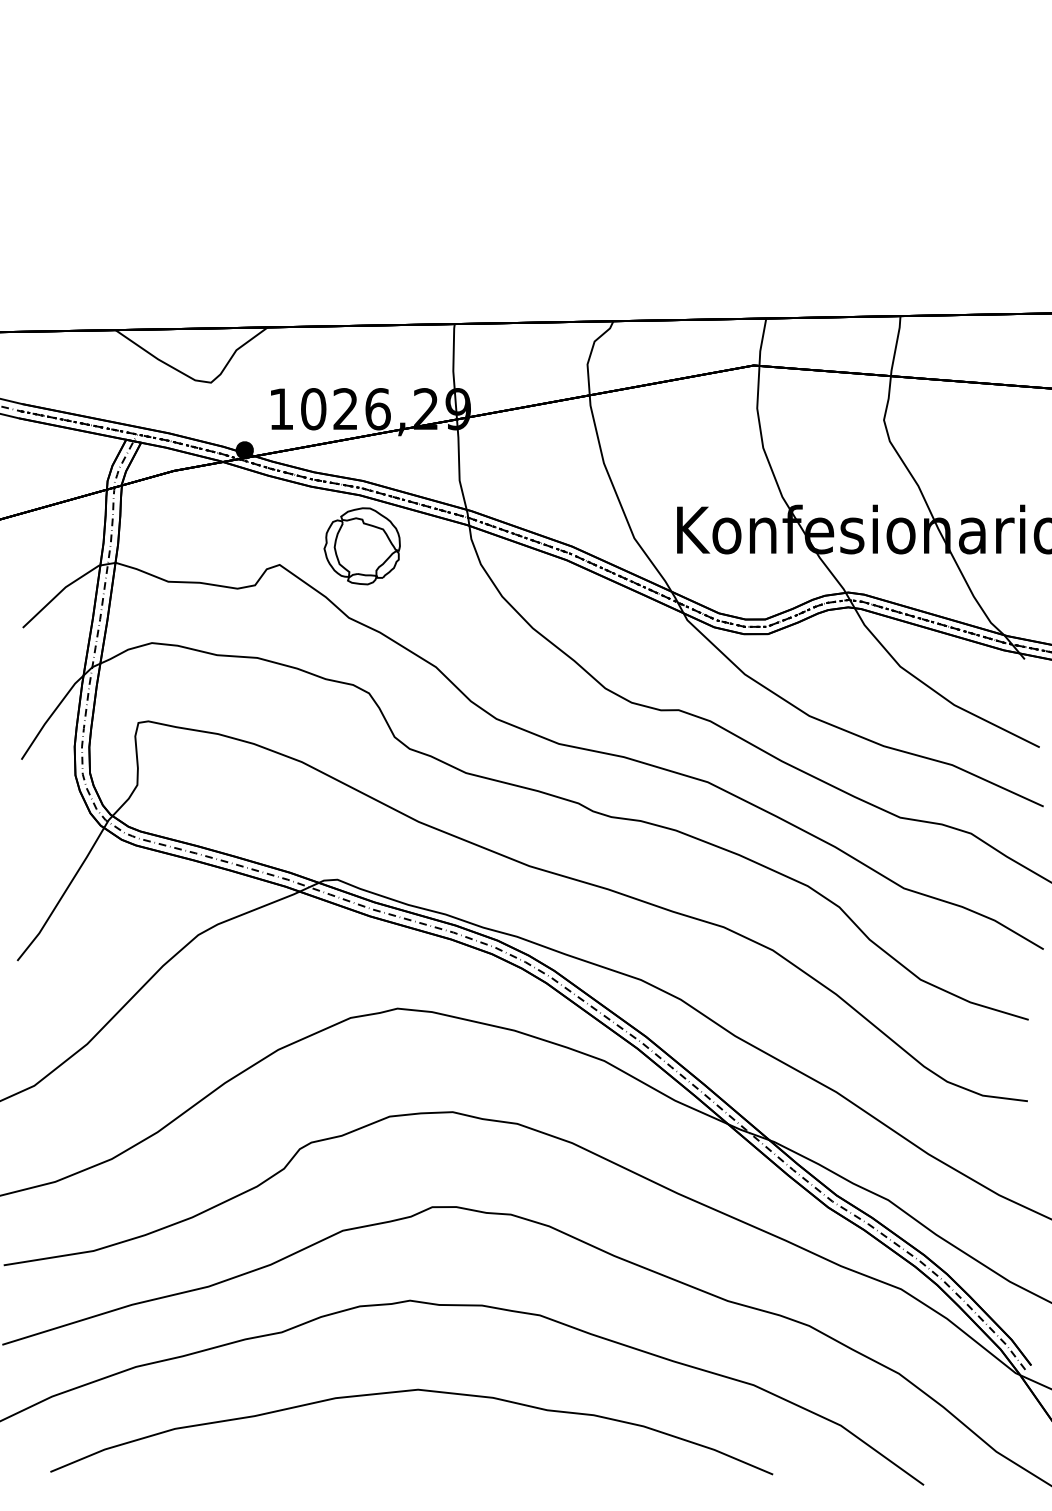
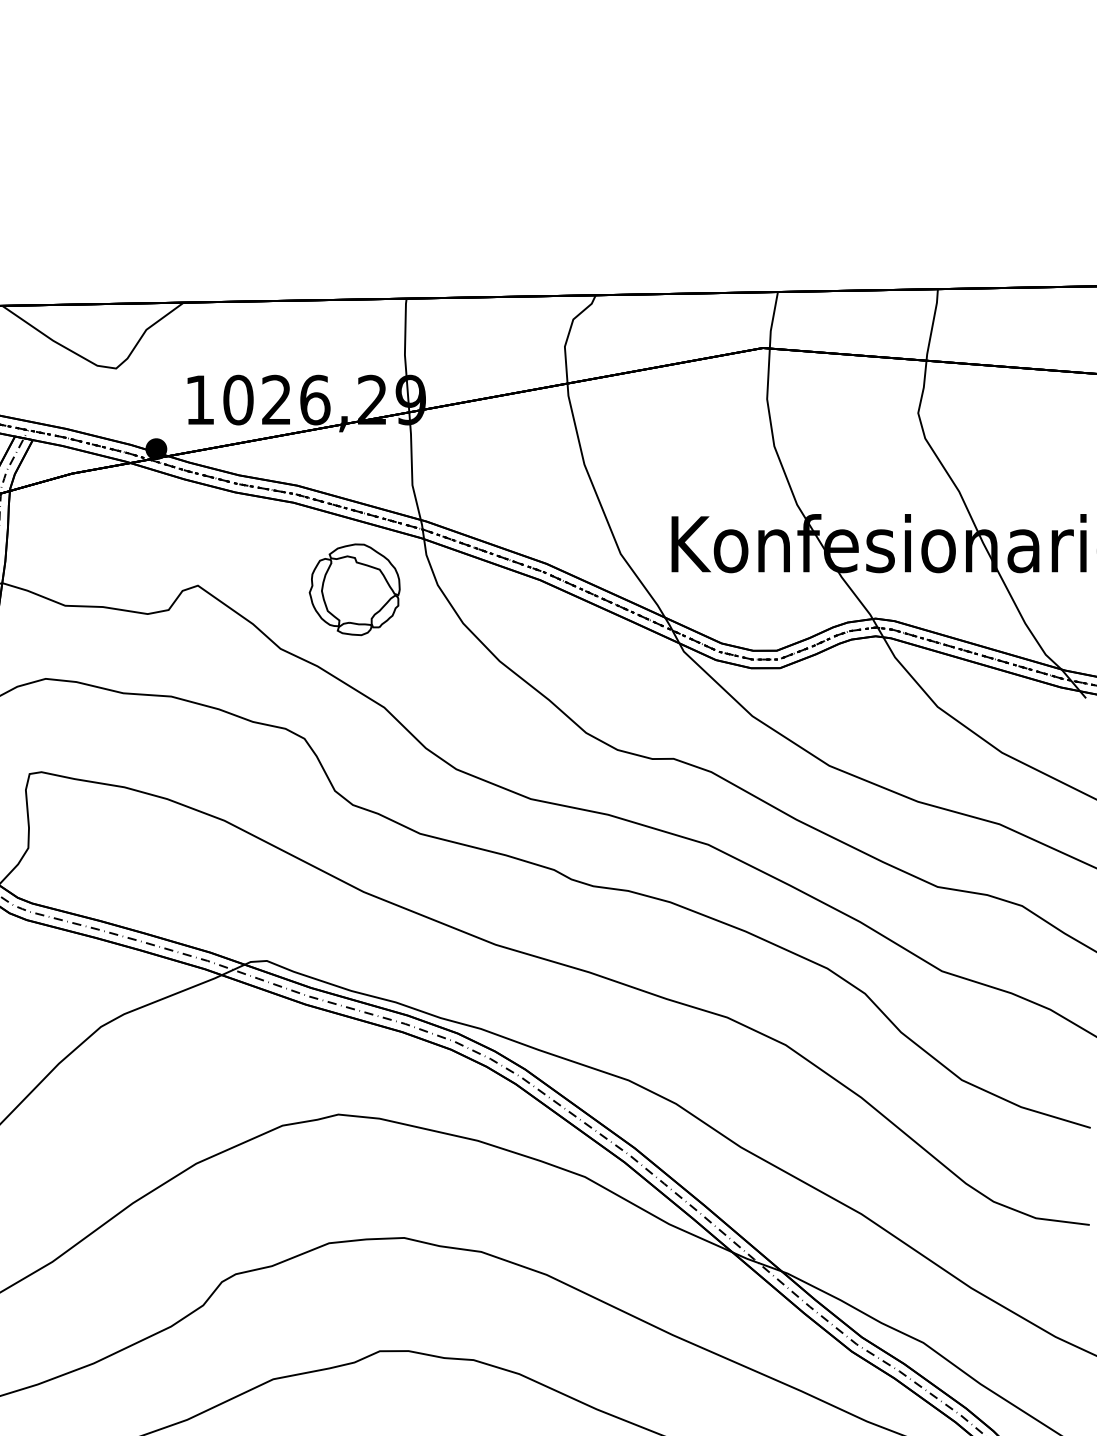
part: (361, 546) -> (353, 589), moved

